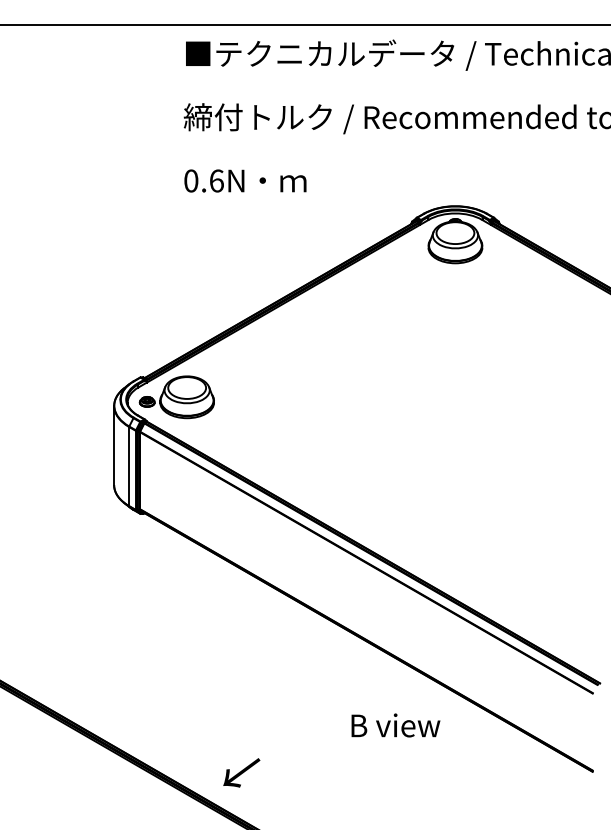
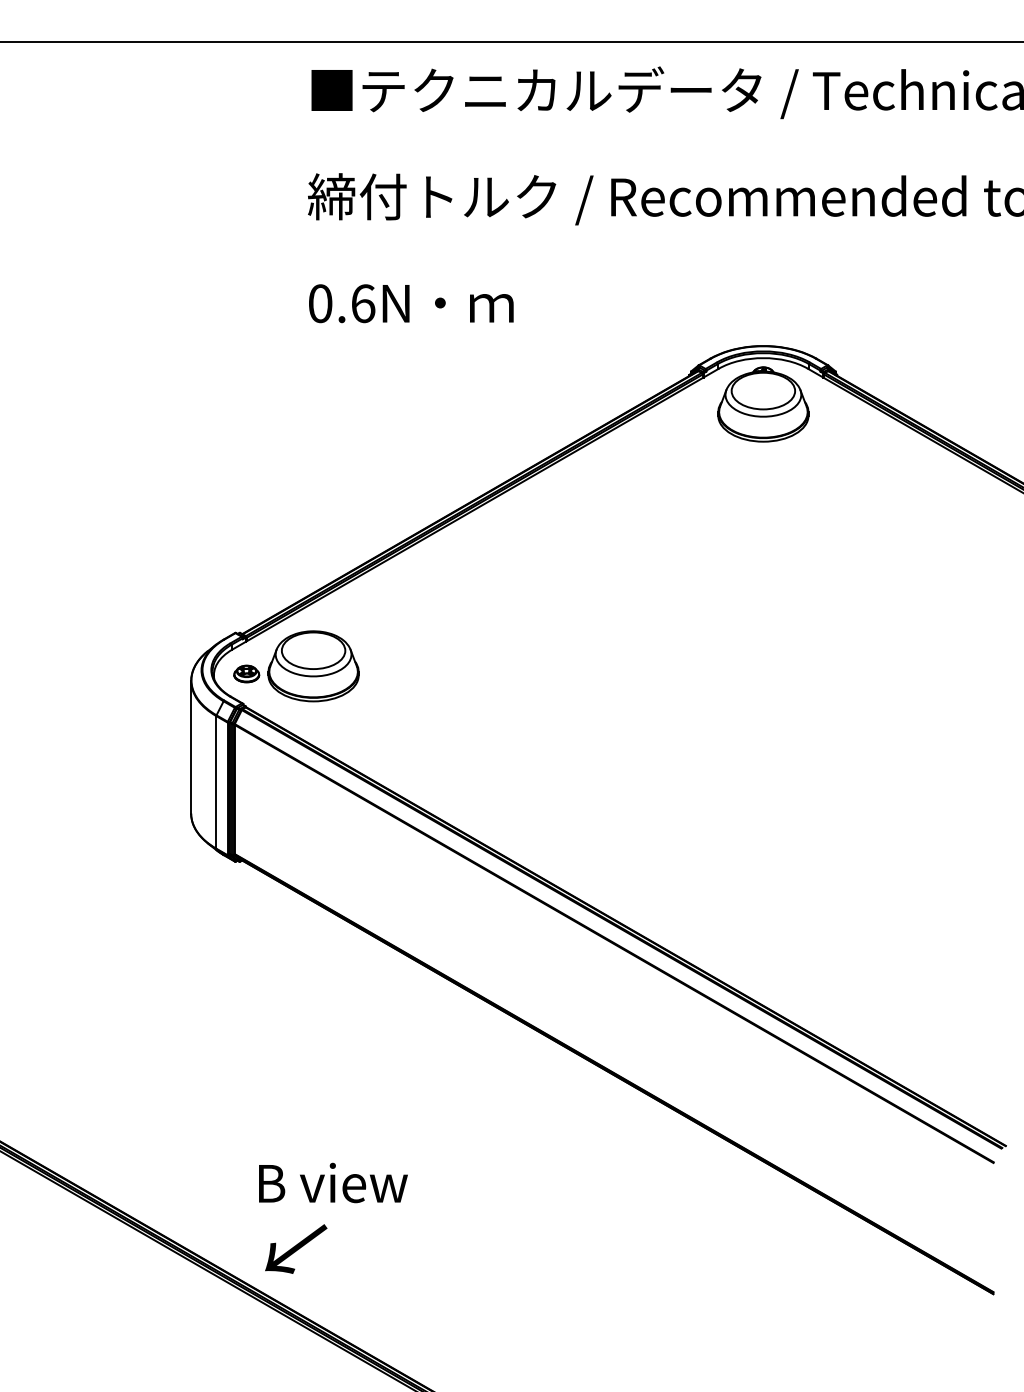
text: (395, 725) -> (332, 1183), moved
text: (241, 772) -> (295, 1248), moved

